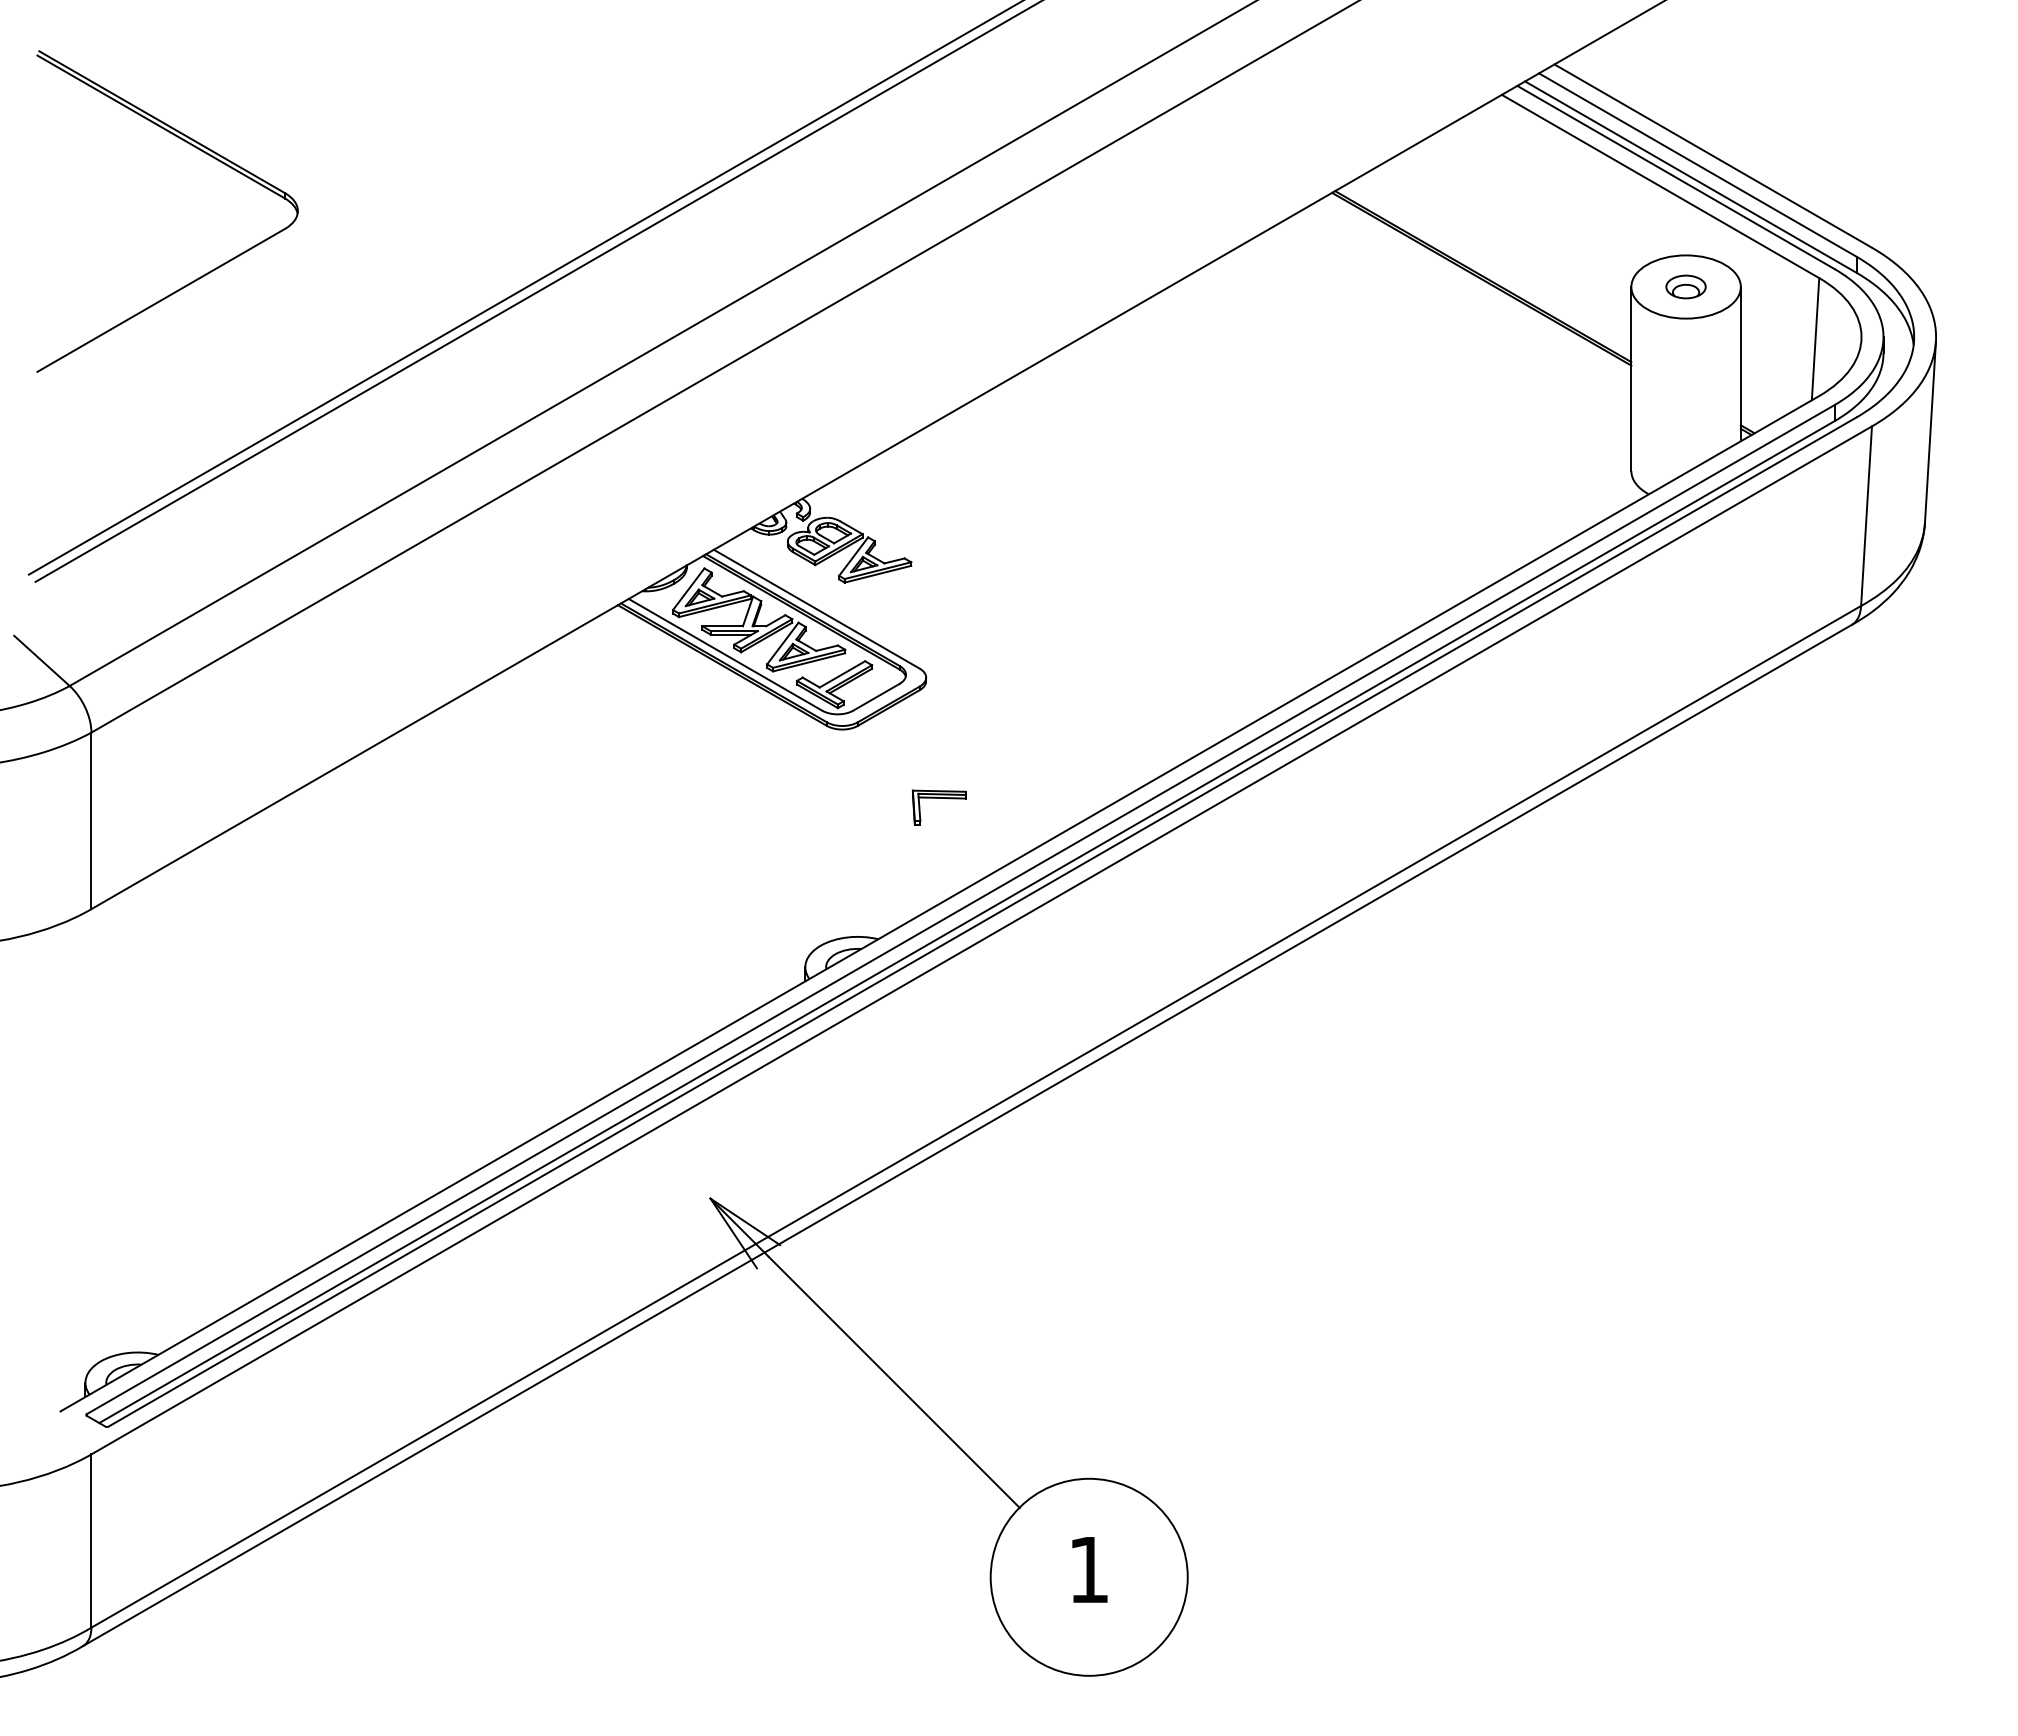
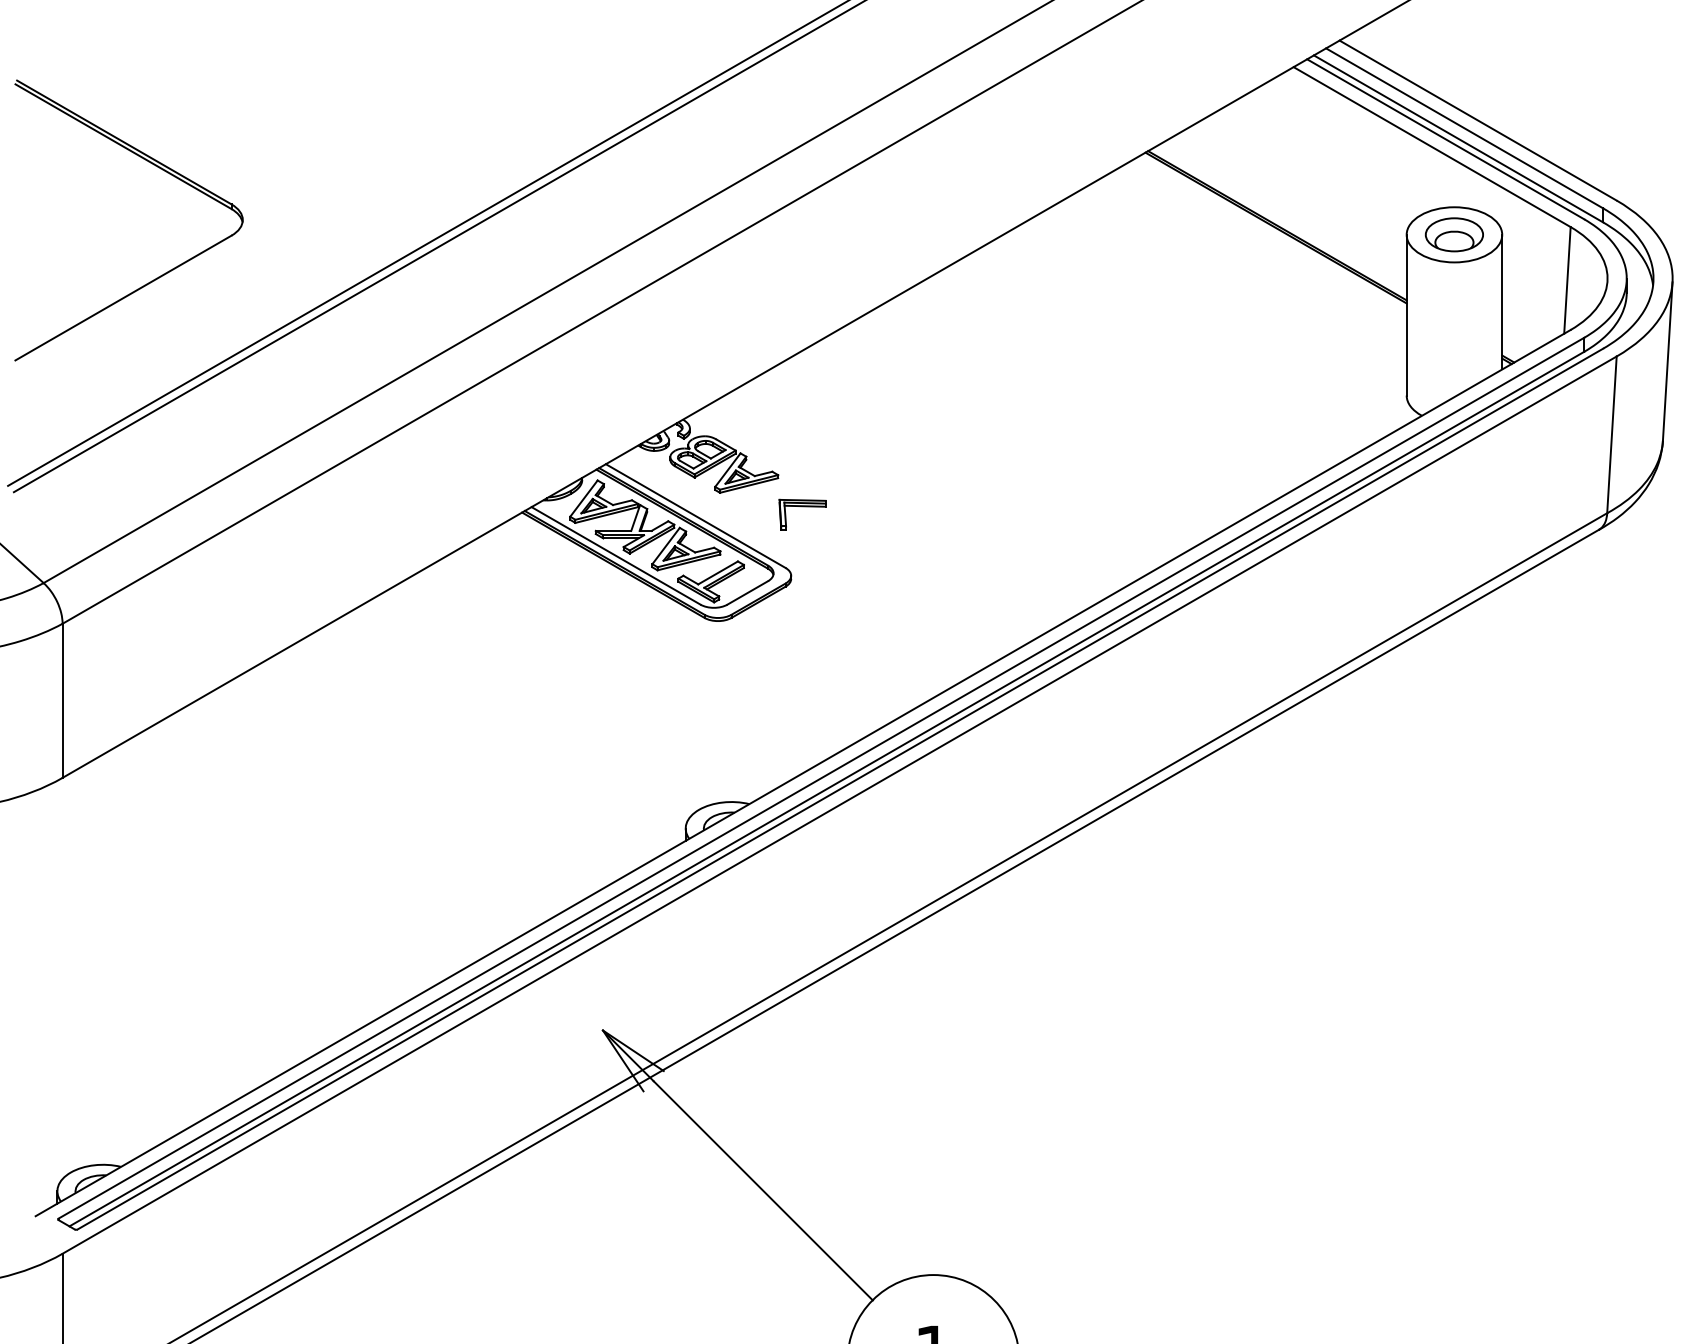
part: (204, 153) -> (161, 169), moved
part: (1685, 286) -> (1453, 234), size x1.67
part: (938, 798) -> (801, 506), moved

